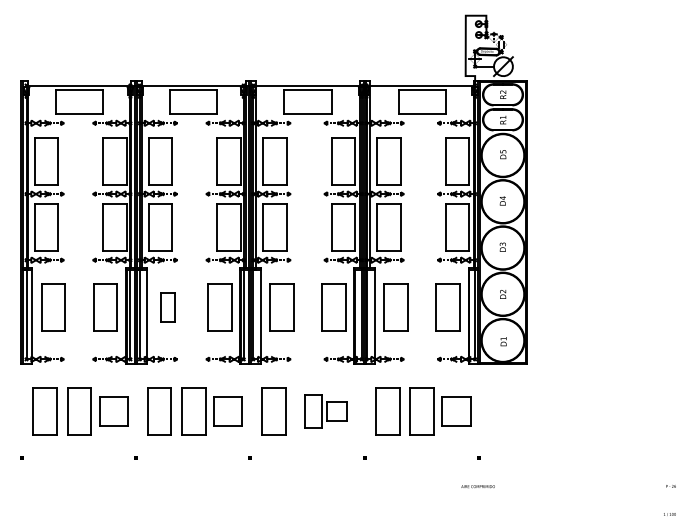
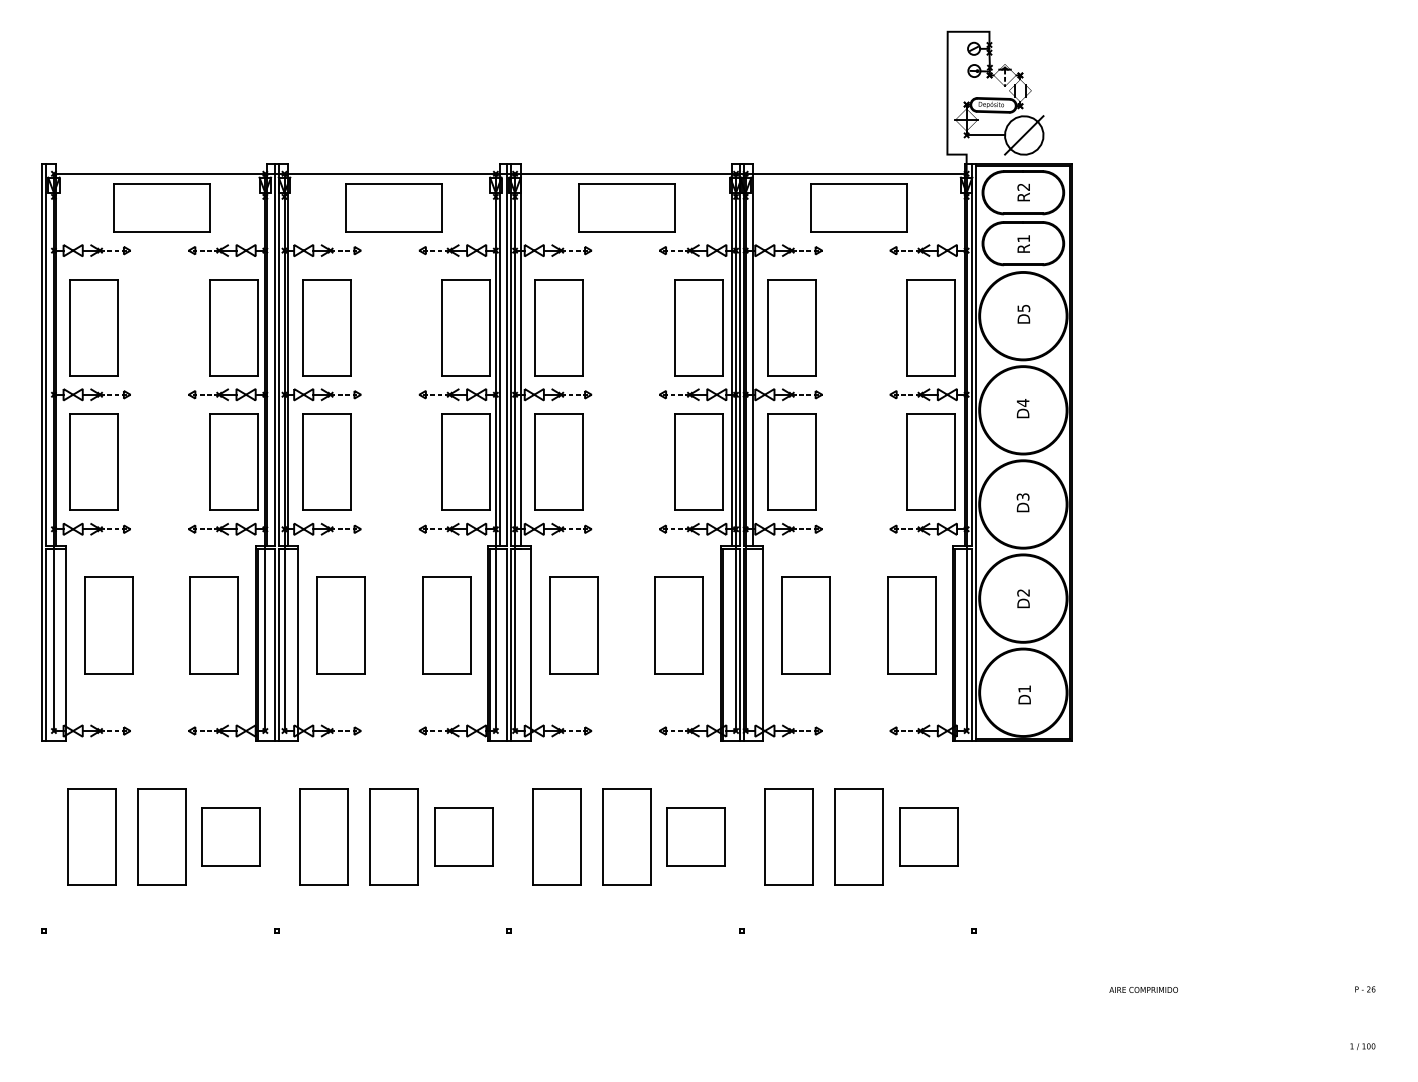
part: (167, 307) -> (340, 625), size x1.67
part: (325, 411) -> (662, 837), size x1.43
text: (477, 486) -> (1142, 989), moved

